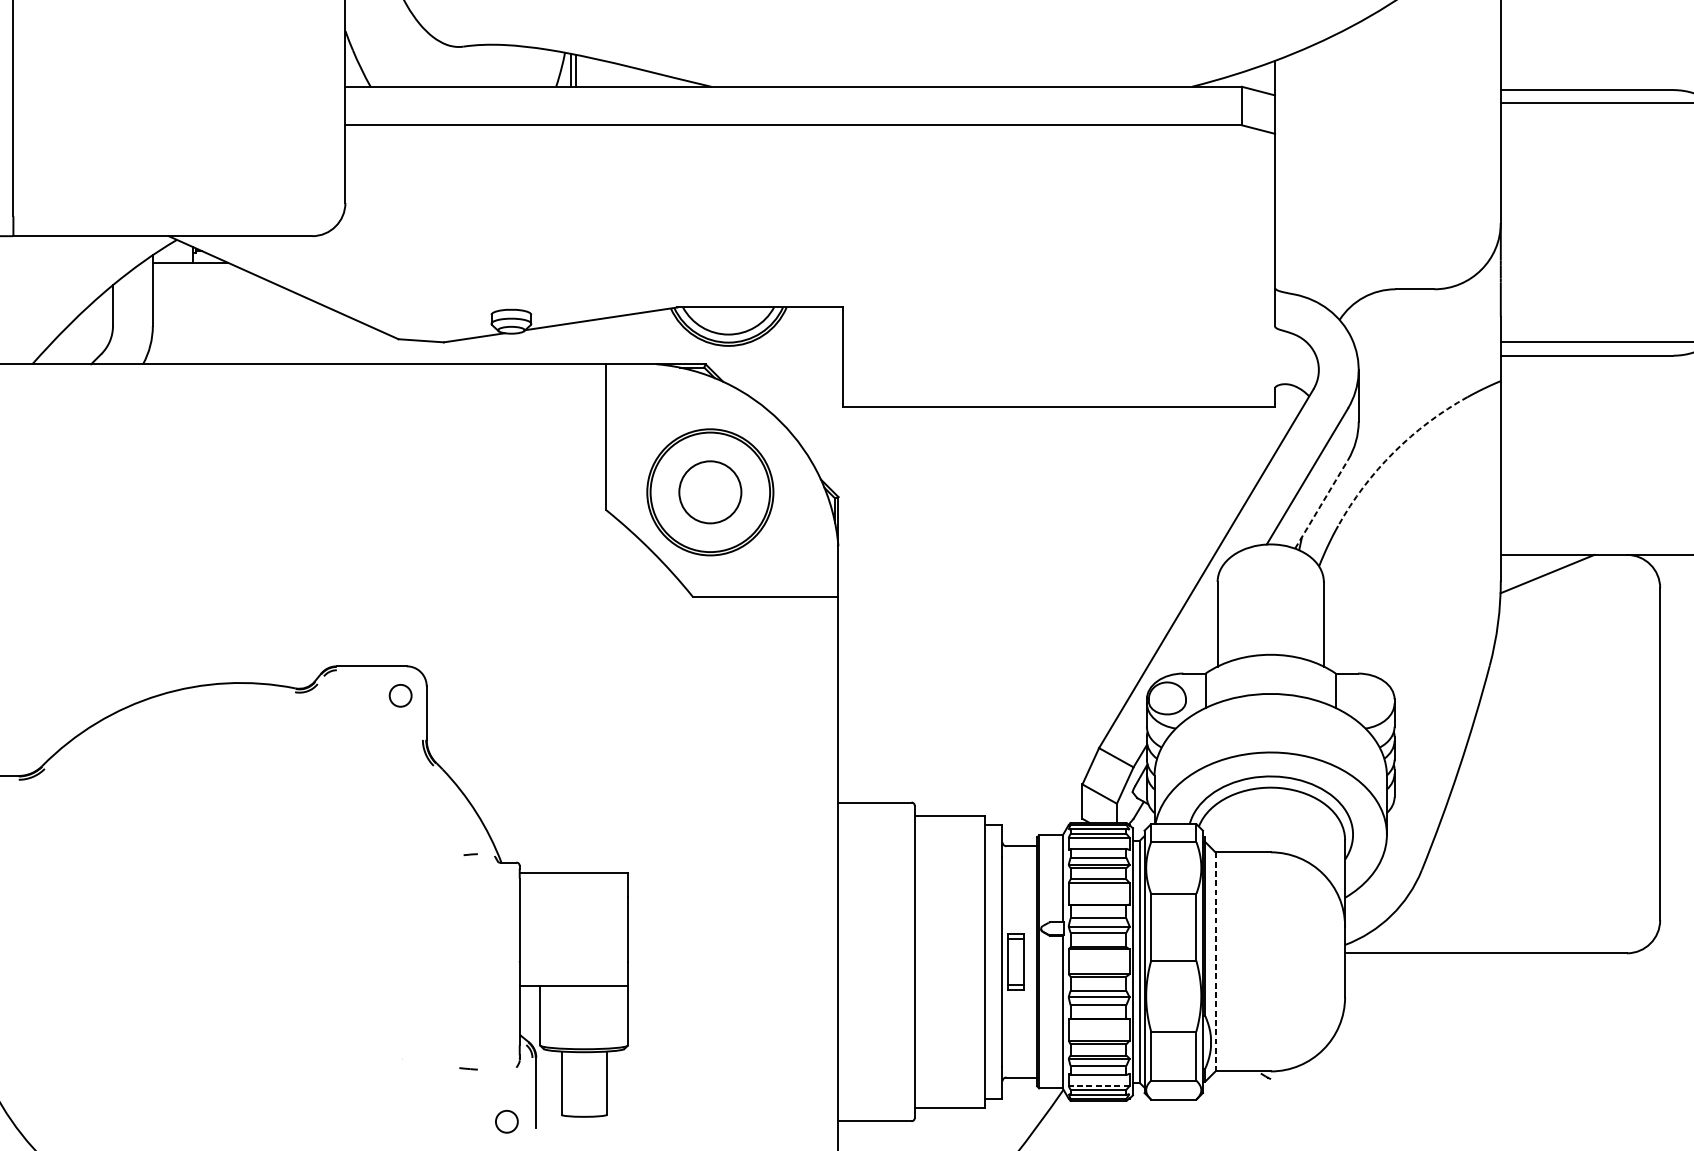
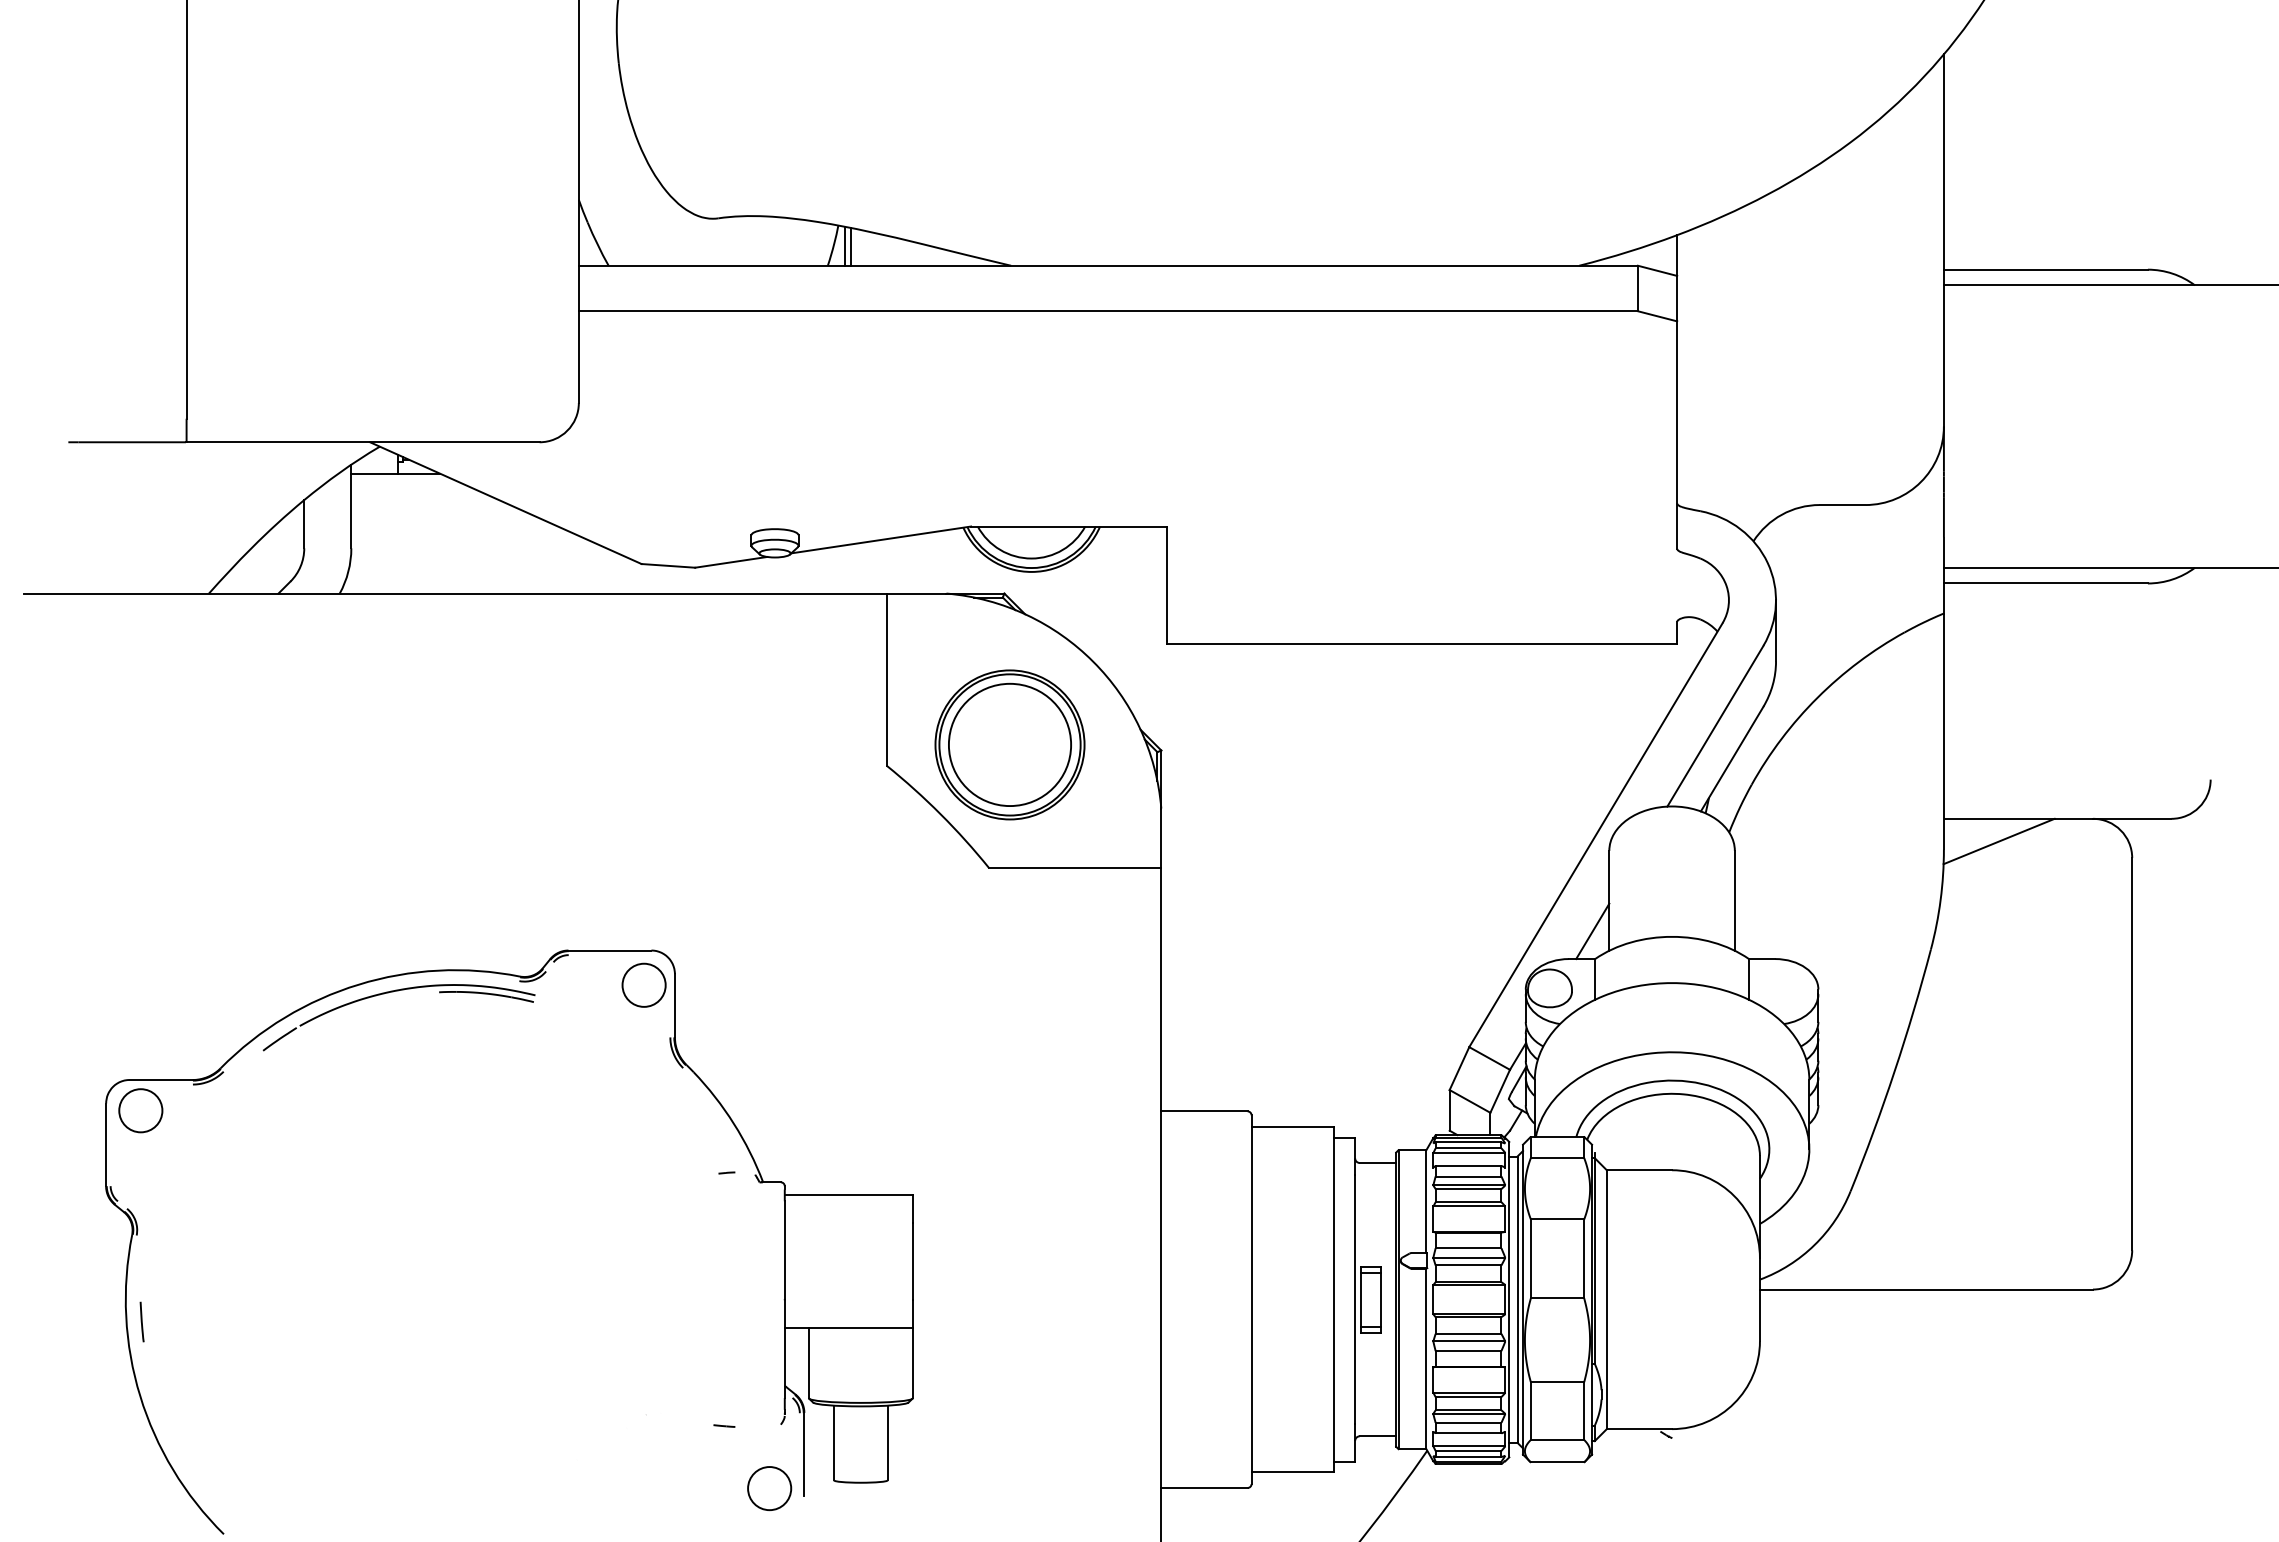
arc: (1393, 452) -> (1817, 697), dashed -> solid
circle: (709, 491) -> (1009, 744), size x1.67
line: (1321, 503) -> (1732, 758), dashed -> solid
line: (1203, 650) -> (1592, 931), added
circle: (400, 695) -> (643, 984), size x1.67
part: (188, 701) -> (393, 992), added
line: (1215, 962) -> (1606, 1300), dashed -> solid
line: (1098, 1086) -> (1468, 1446), dashed -> solid
circle: (506, 1121) -> (769, 1488), size x1.67

